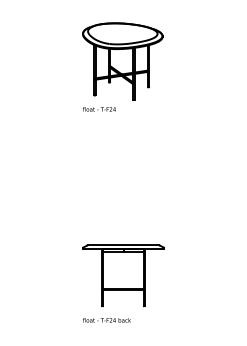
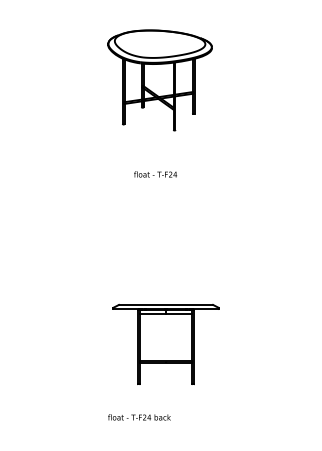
text: (99, 109) -> (155, 174), moved
part: (123, 275) -> (165, 343), moved

